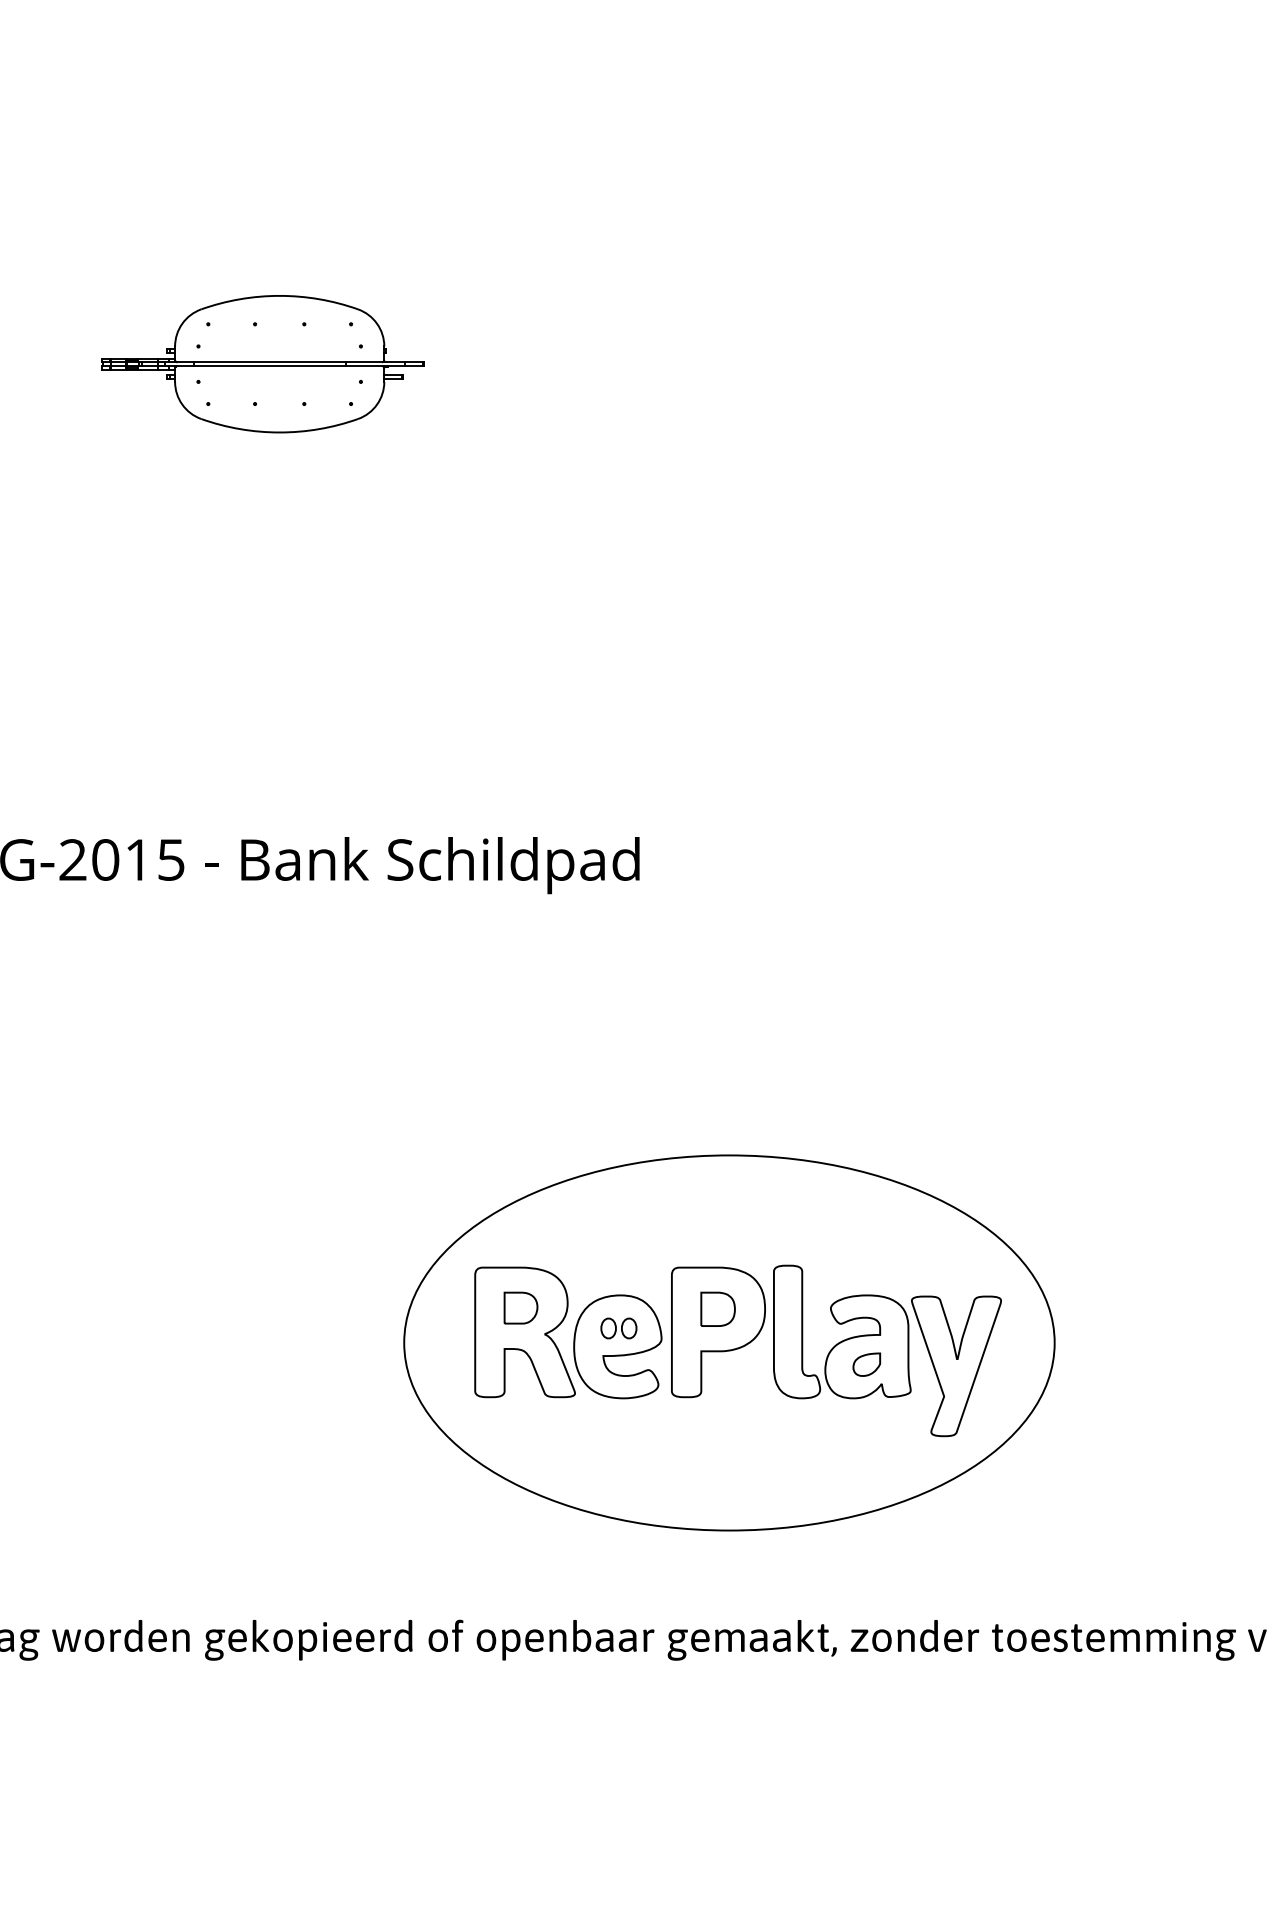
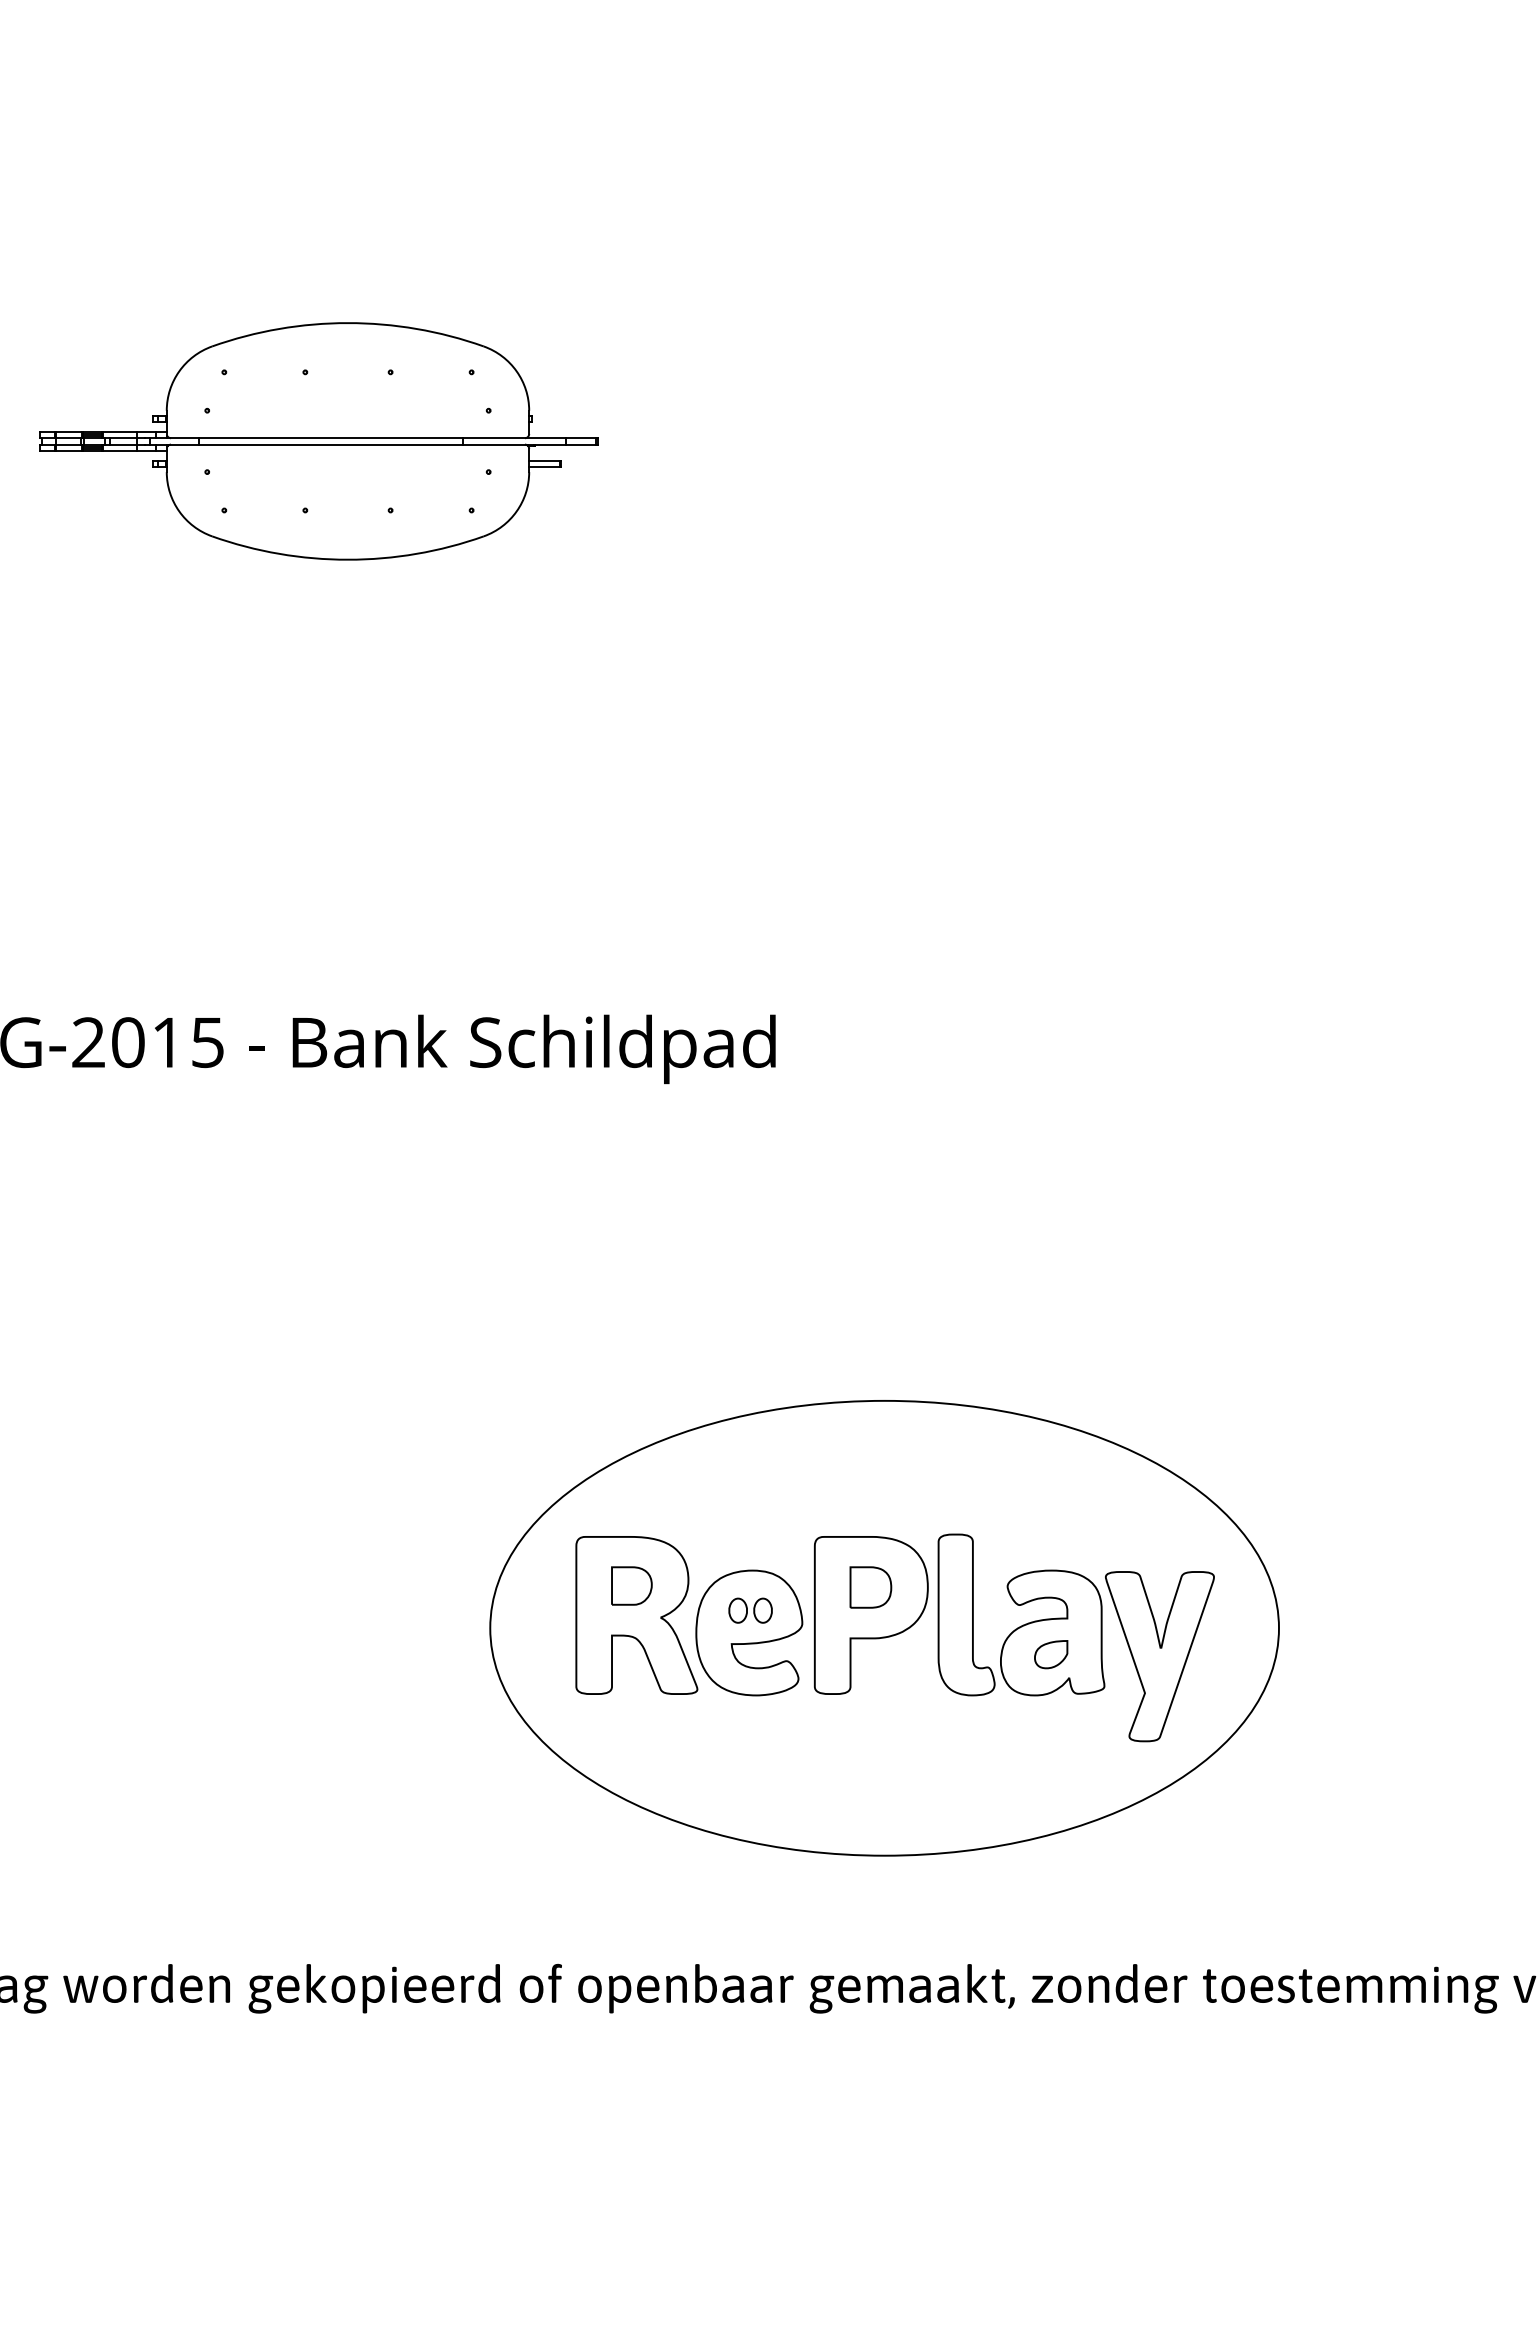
part: (262, 364) -> (318, 441), size x1.43

